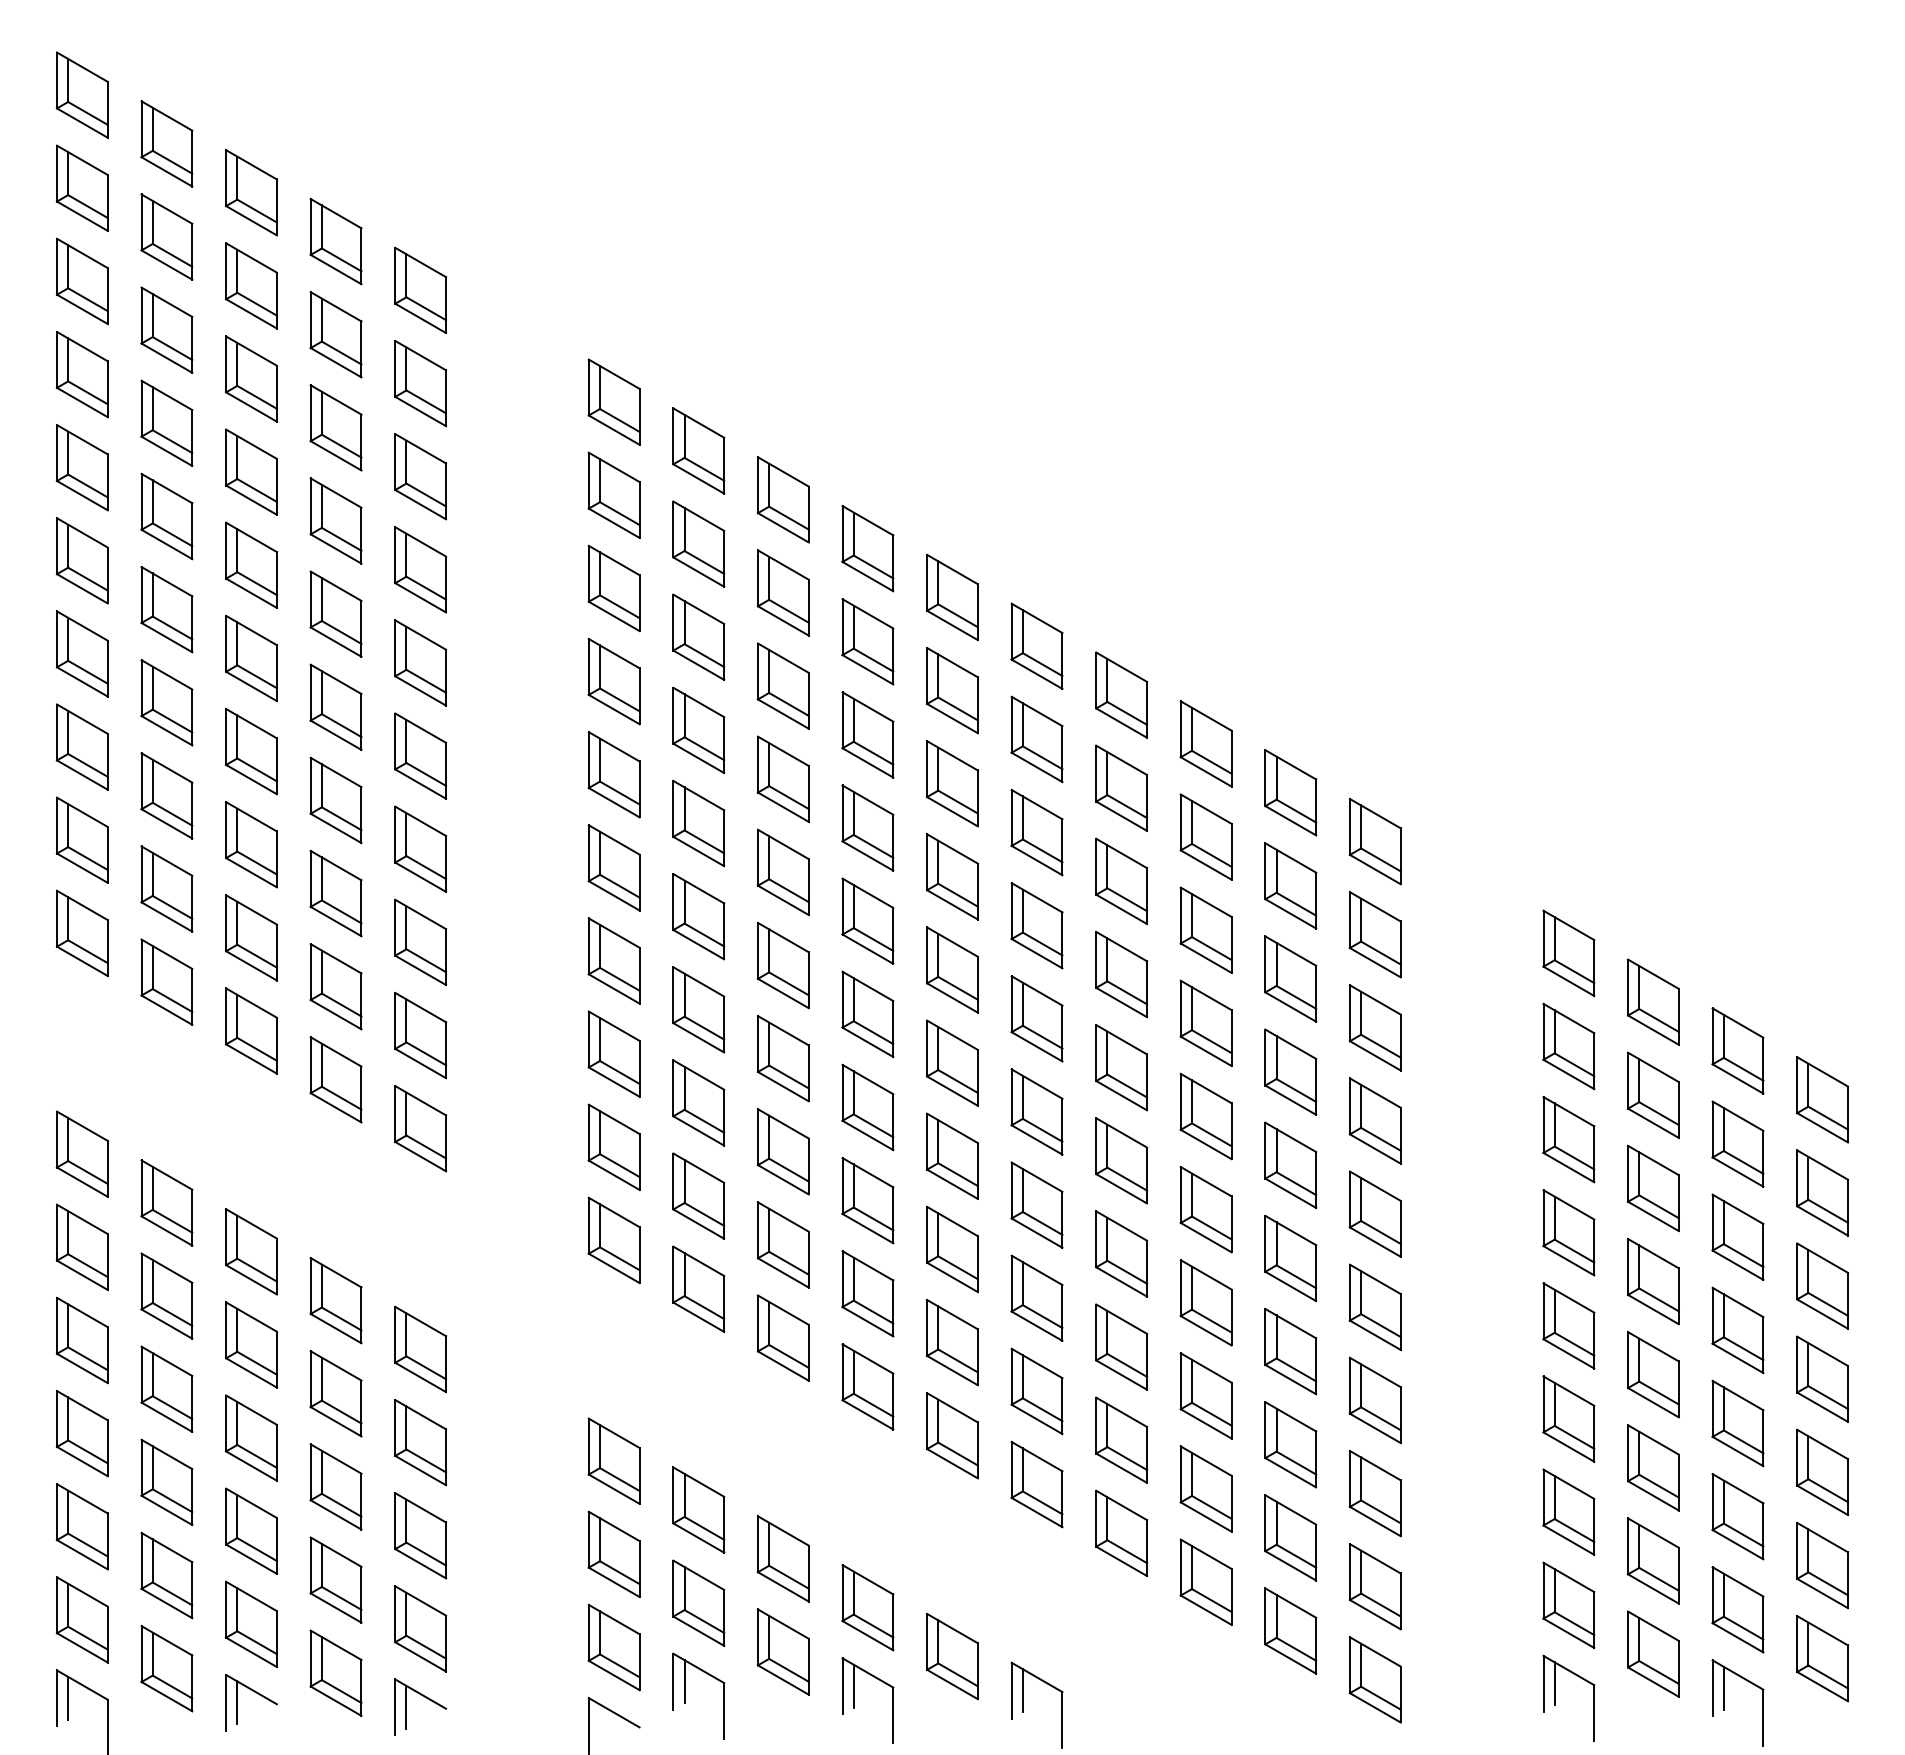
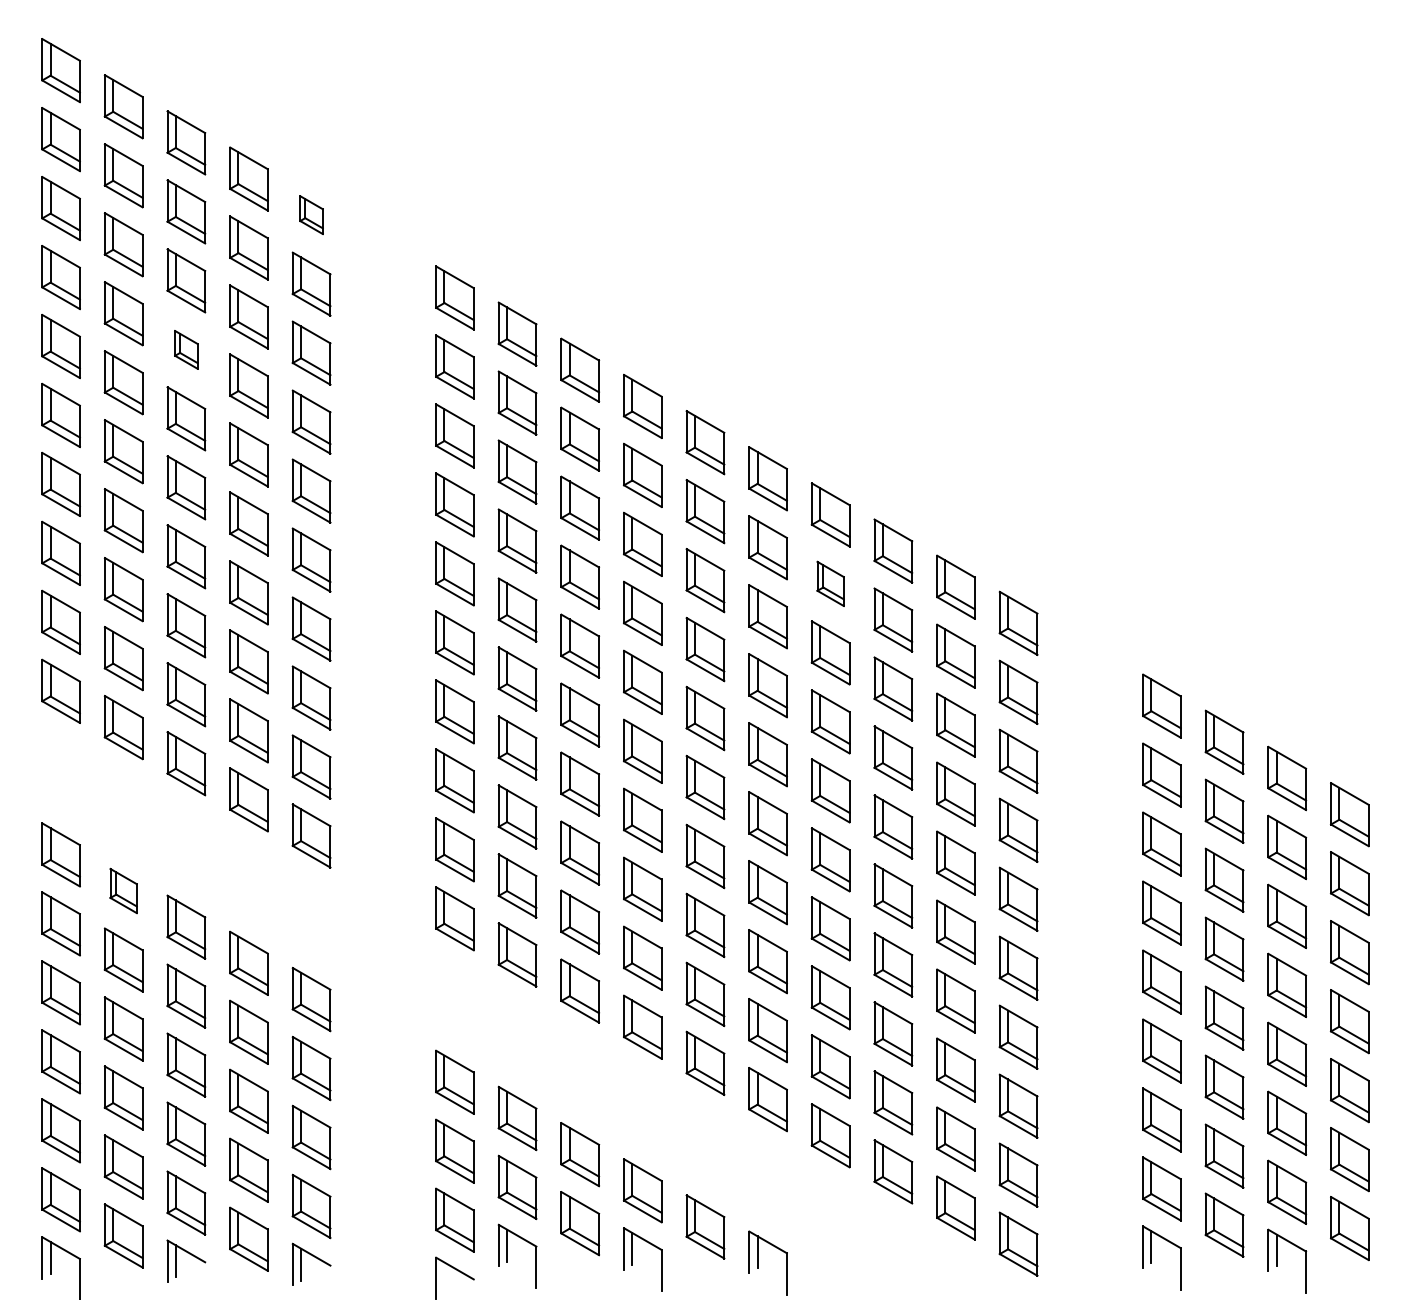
part: (420, 289) -> (311, 214), size x0.6
part: (251, 471) -> (186, 349), size x0.6
part: (1121, 787) -> (830, 583), size x0.7
part: (166, 1202) -> (123, 890), size x0.7

